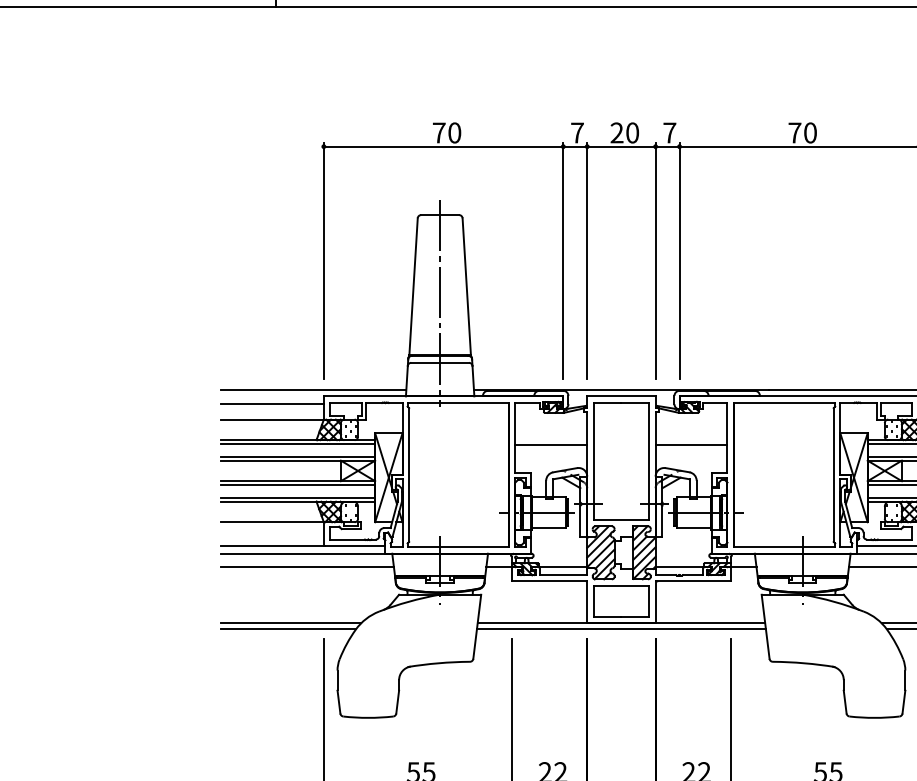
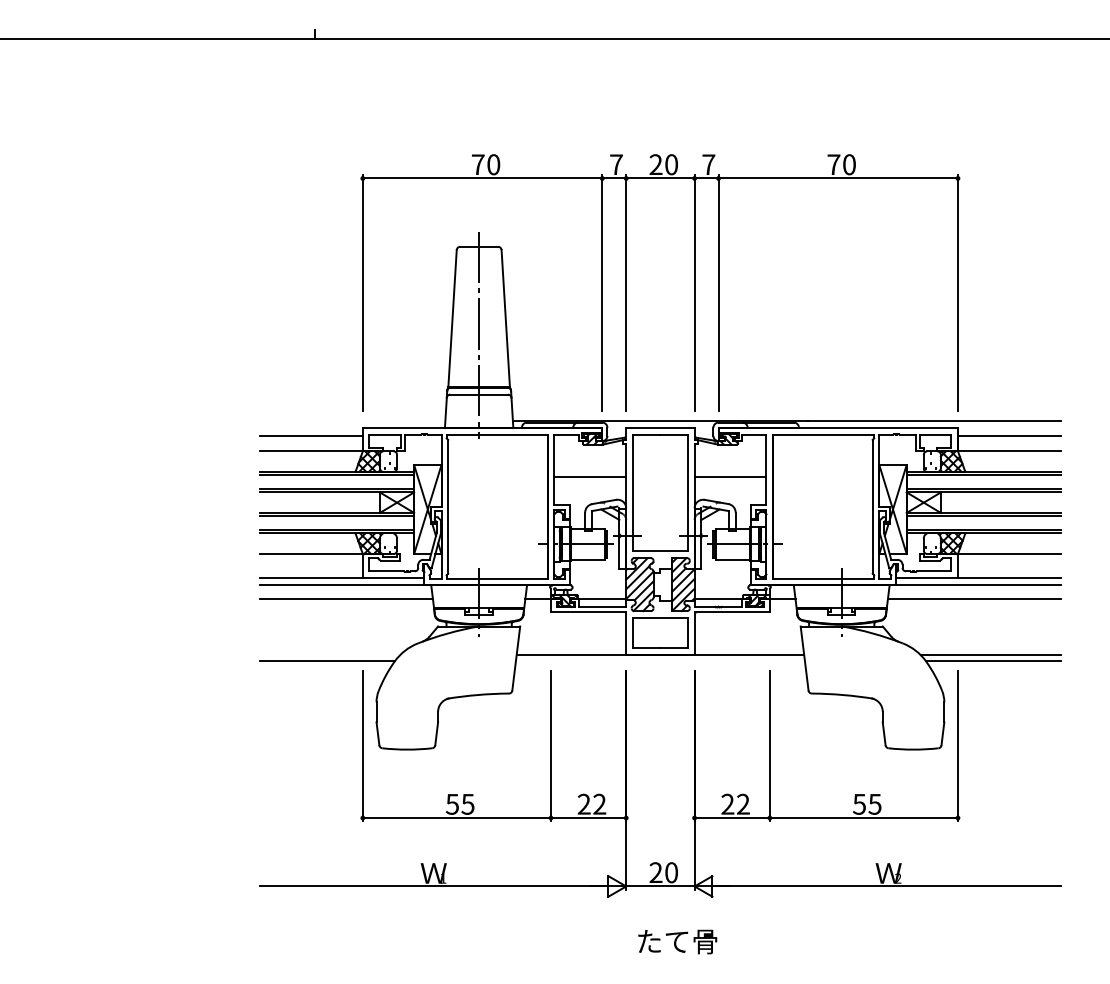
line: (313, 389) -> (352, 421), removed
line: (291, 623) -> (330, 655), removed
line: (620, 628) -> (659, 660), removed

